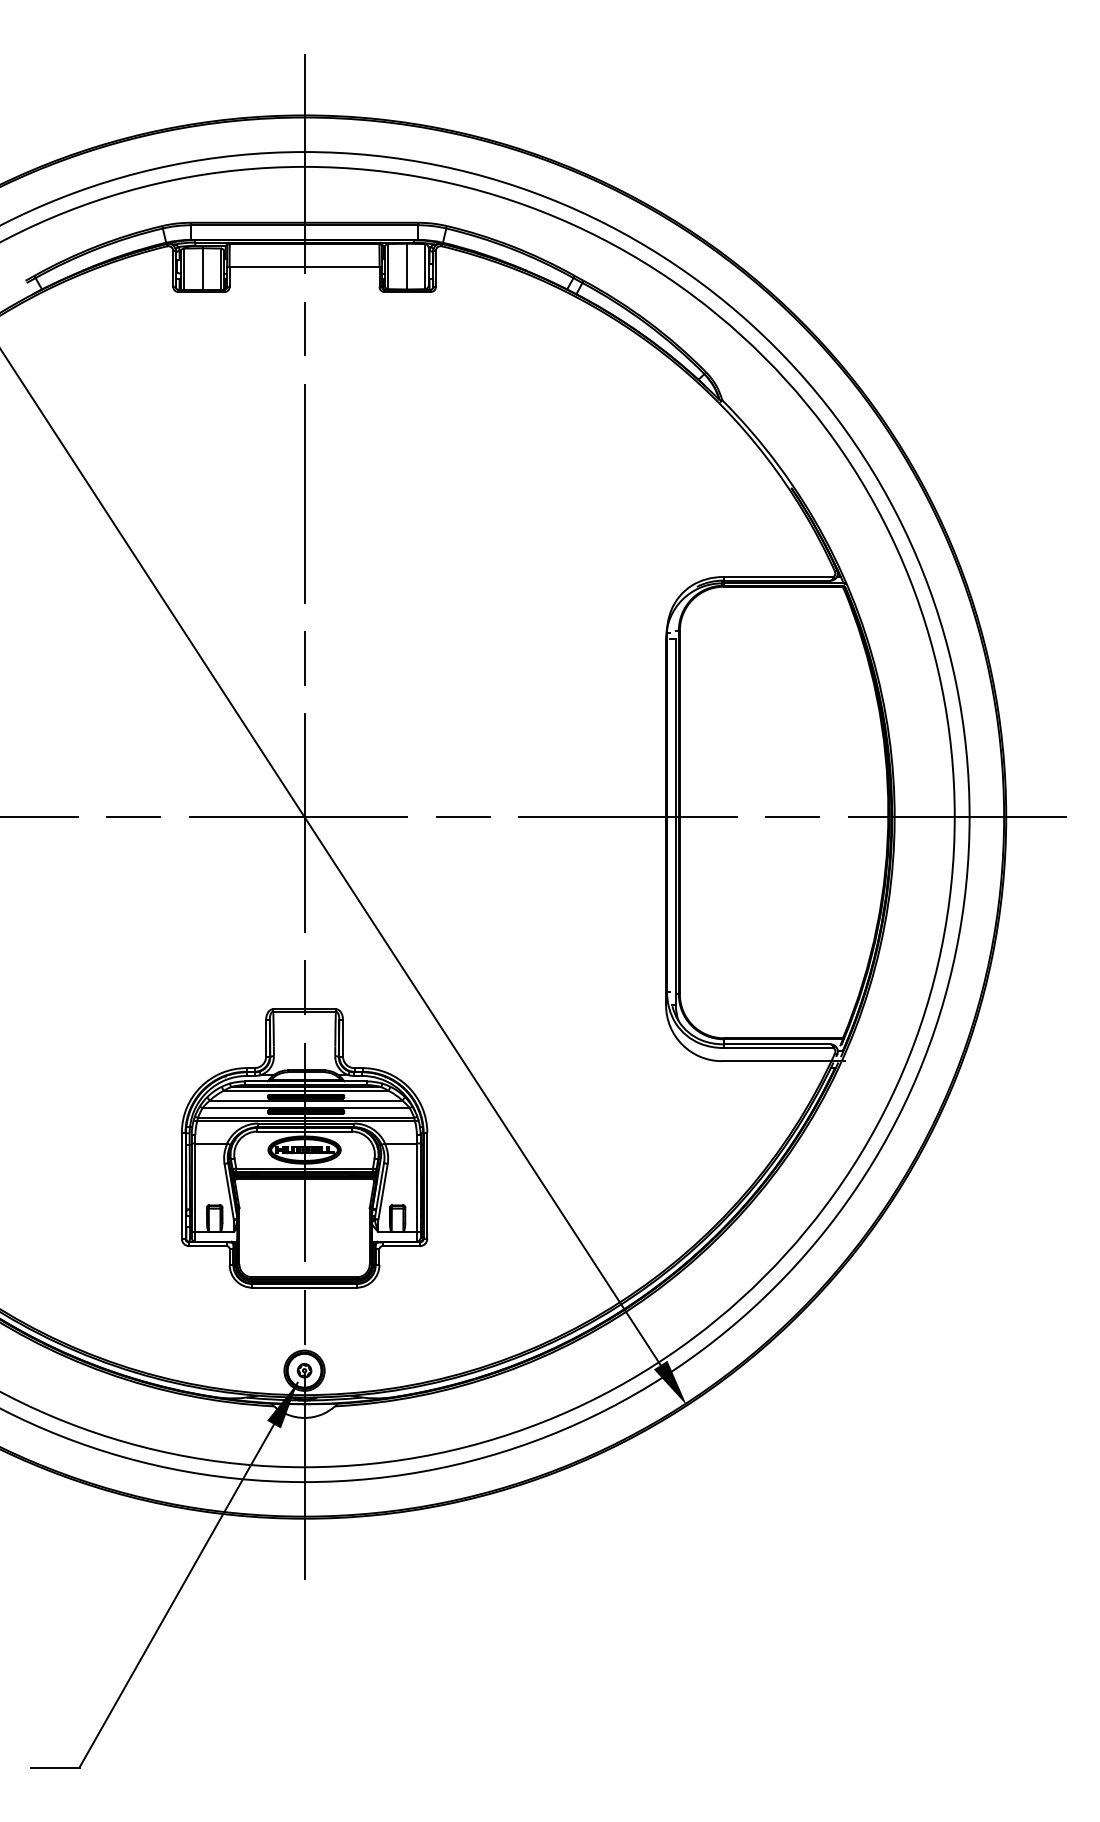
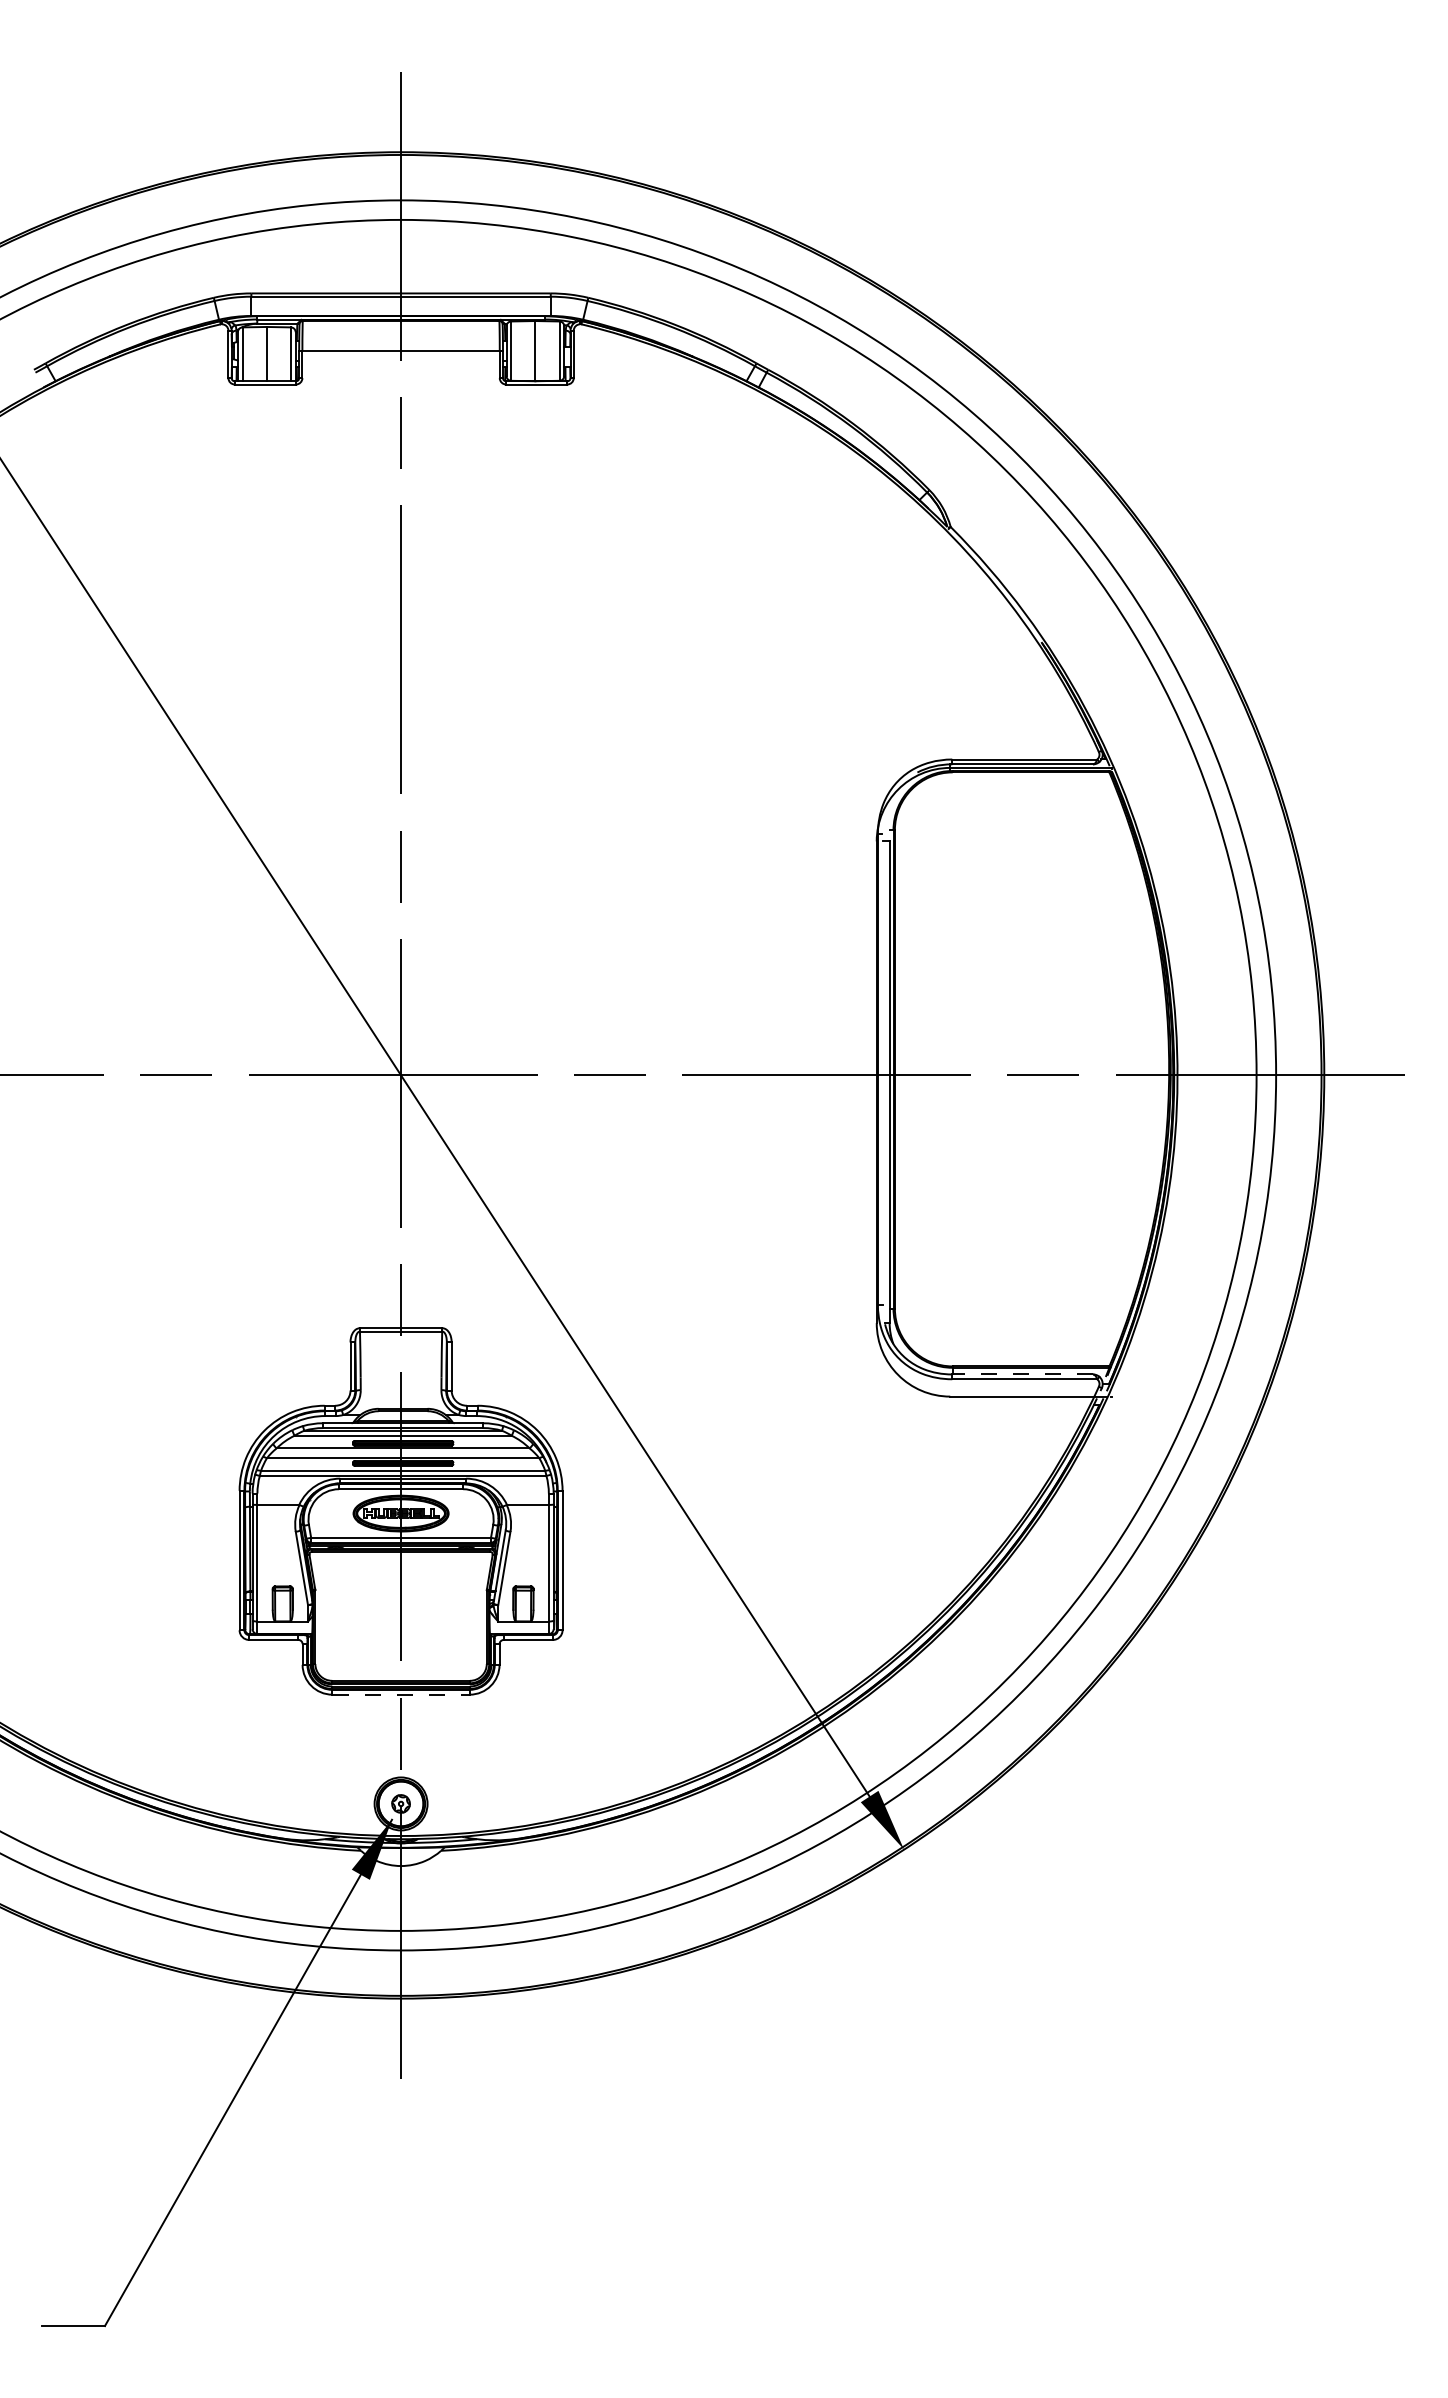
line: (776, 1044) -> (1022, 1374), solid -> dashed
line: (304, 1287) -> (401, 1694), solid -> dashed

